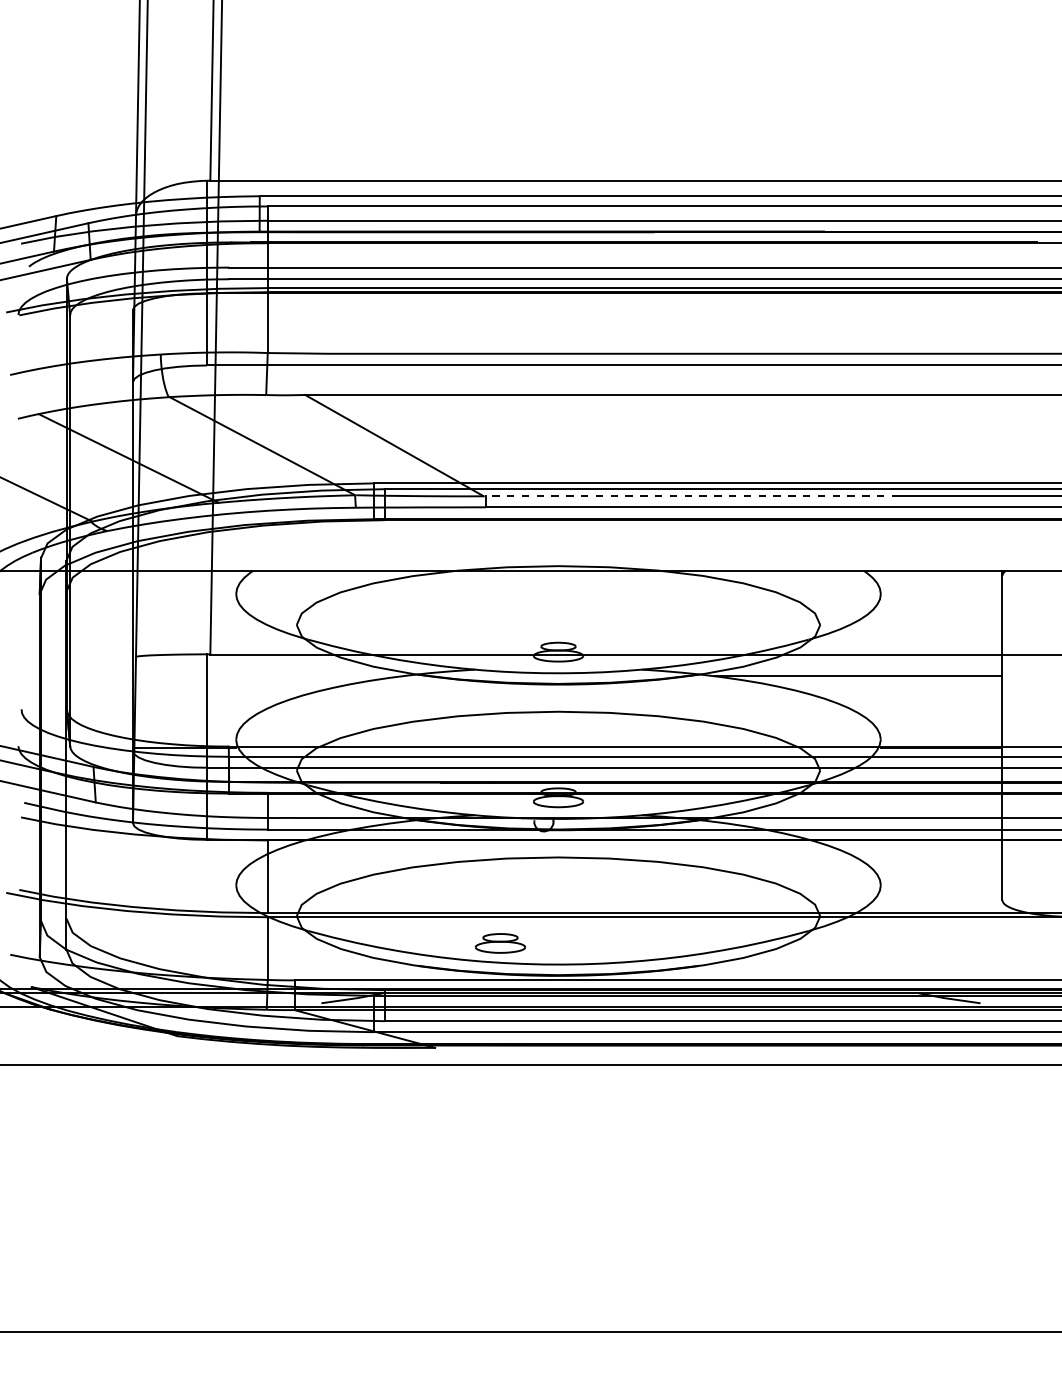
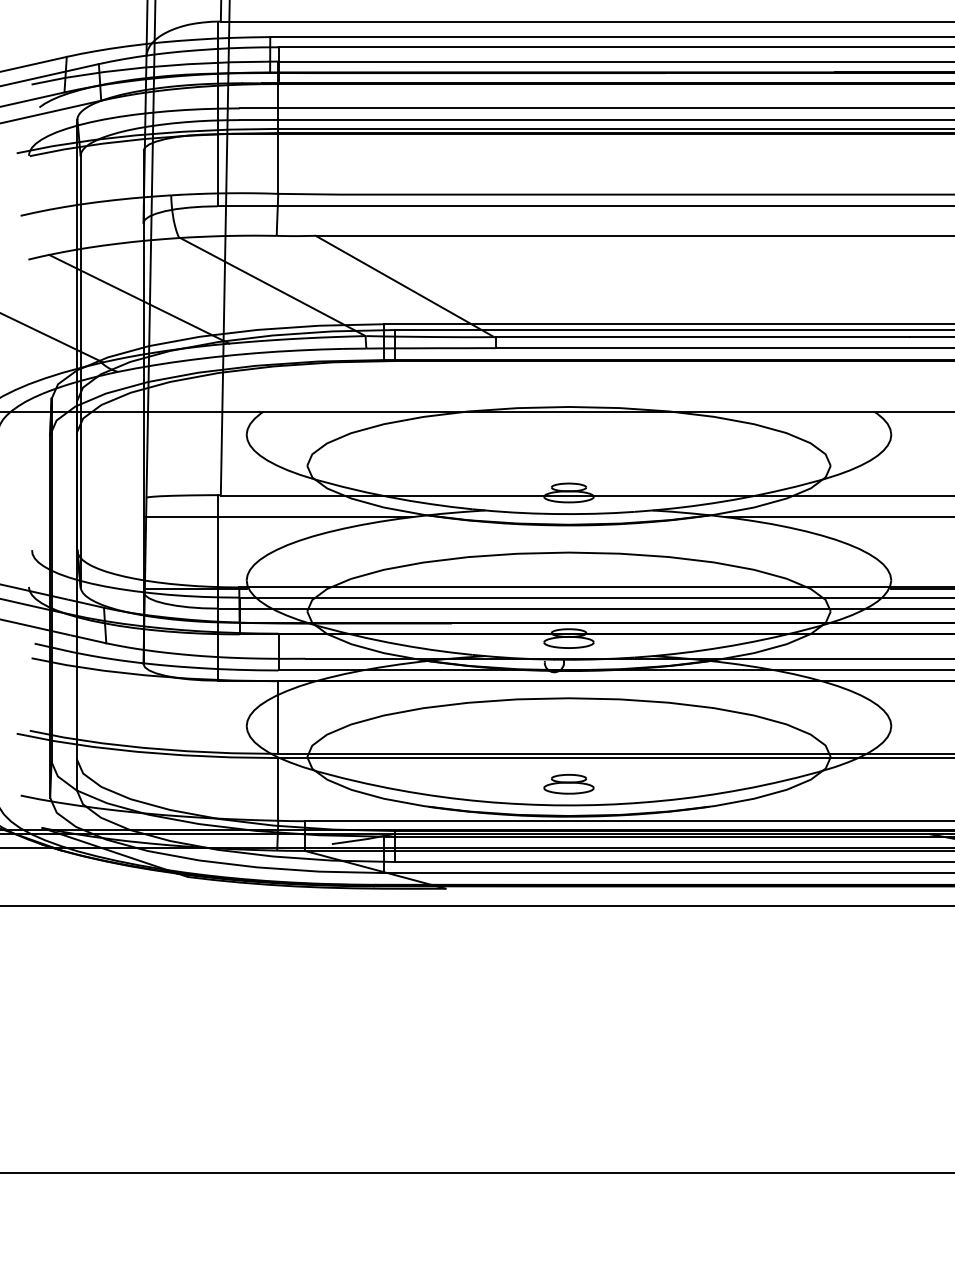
line: (692, 496) -> (702, 337), dashed -> solid
line: (267, 676) -> (277, 517), added
part: (500, 943) -> (568, 784), moved

